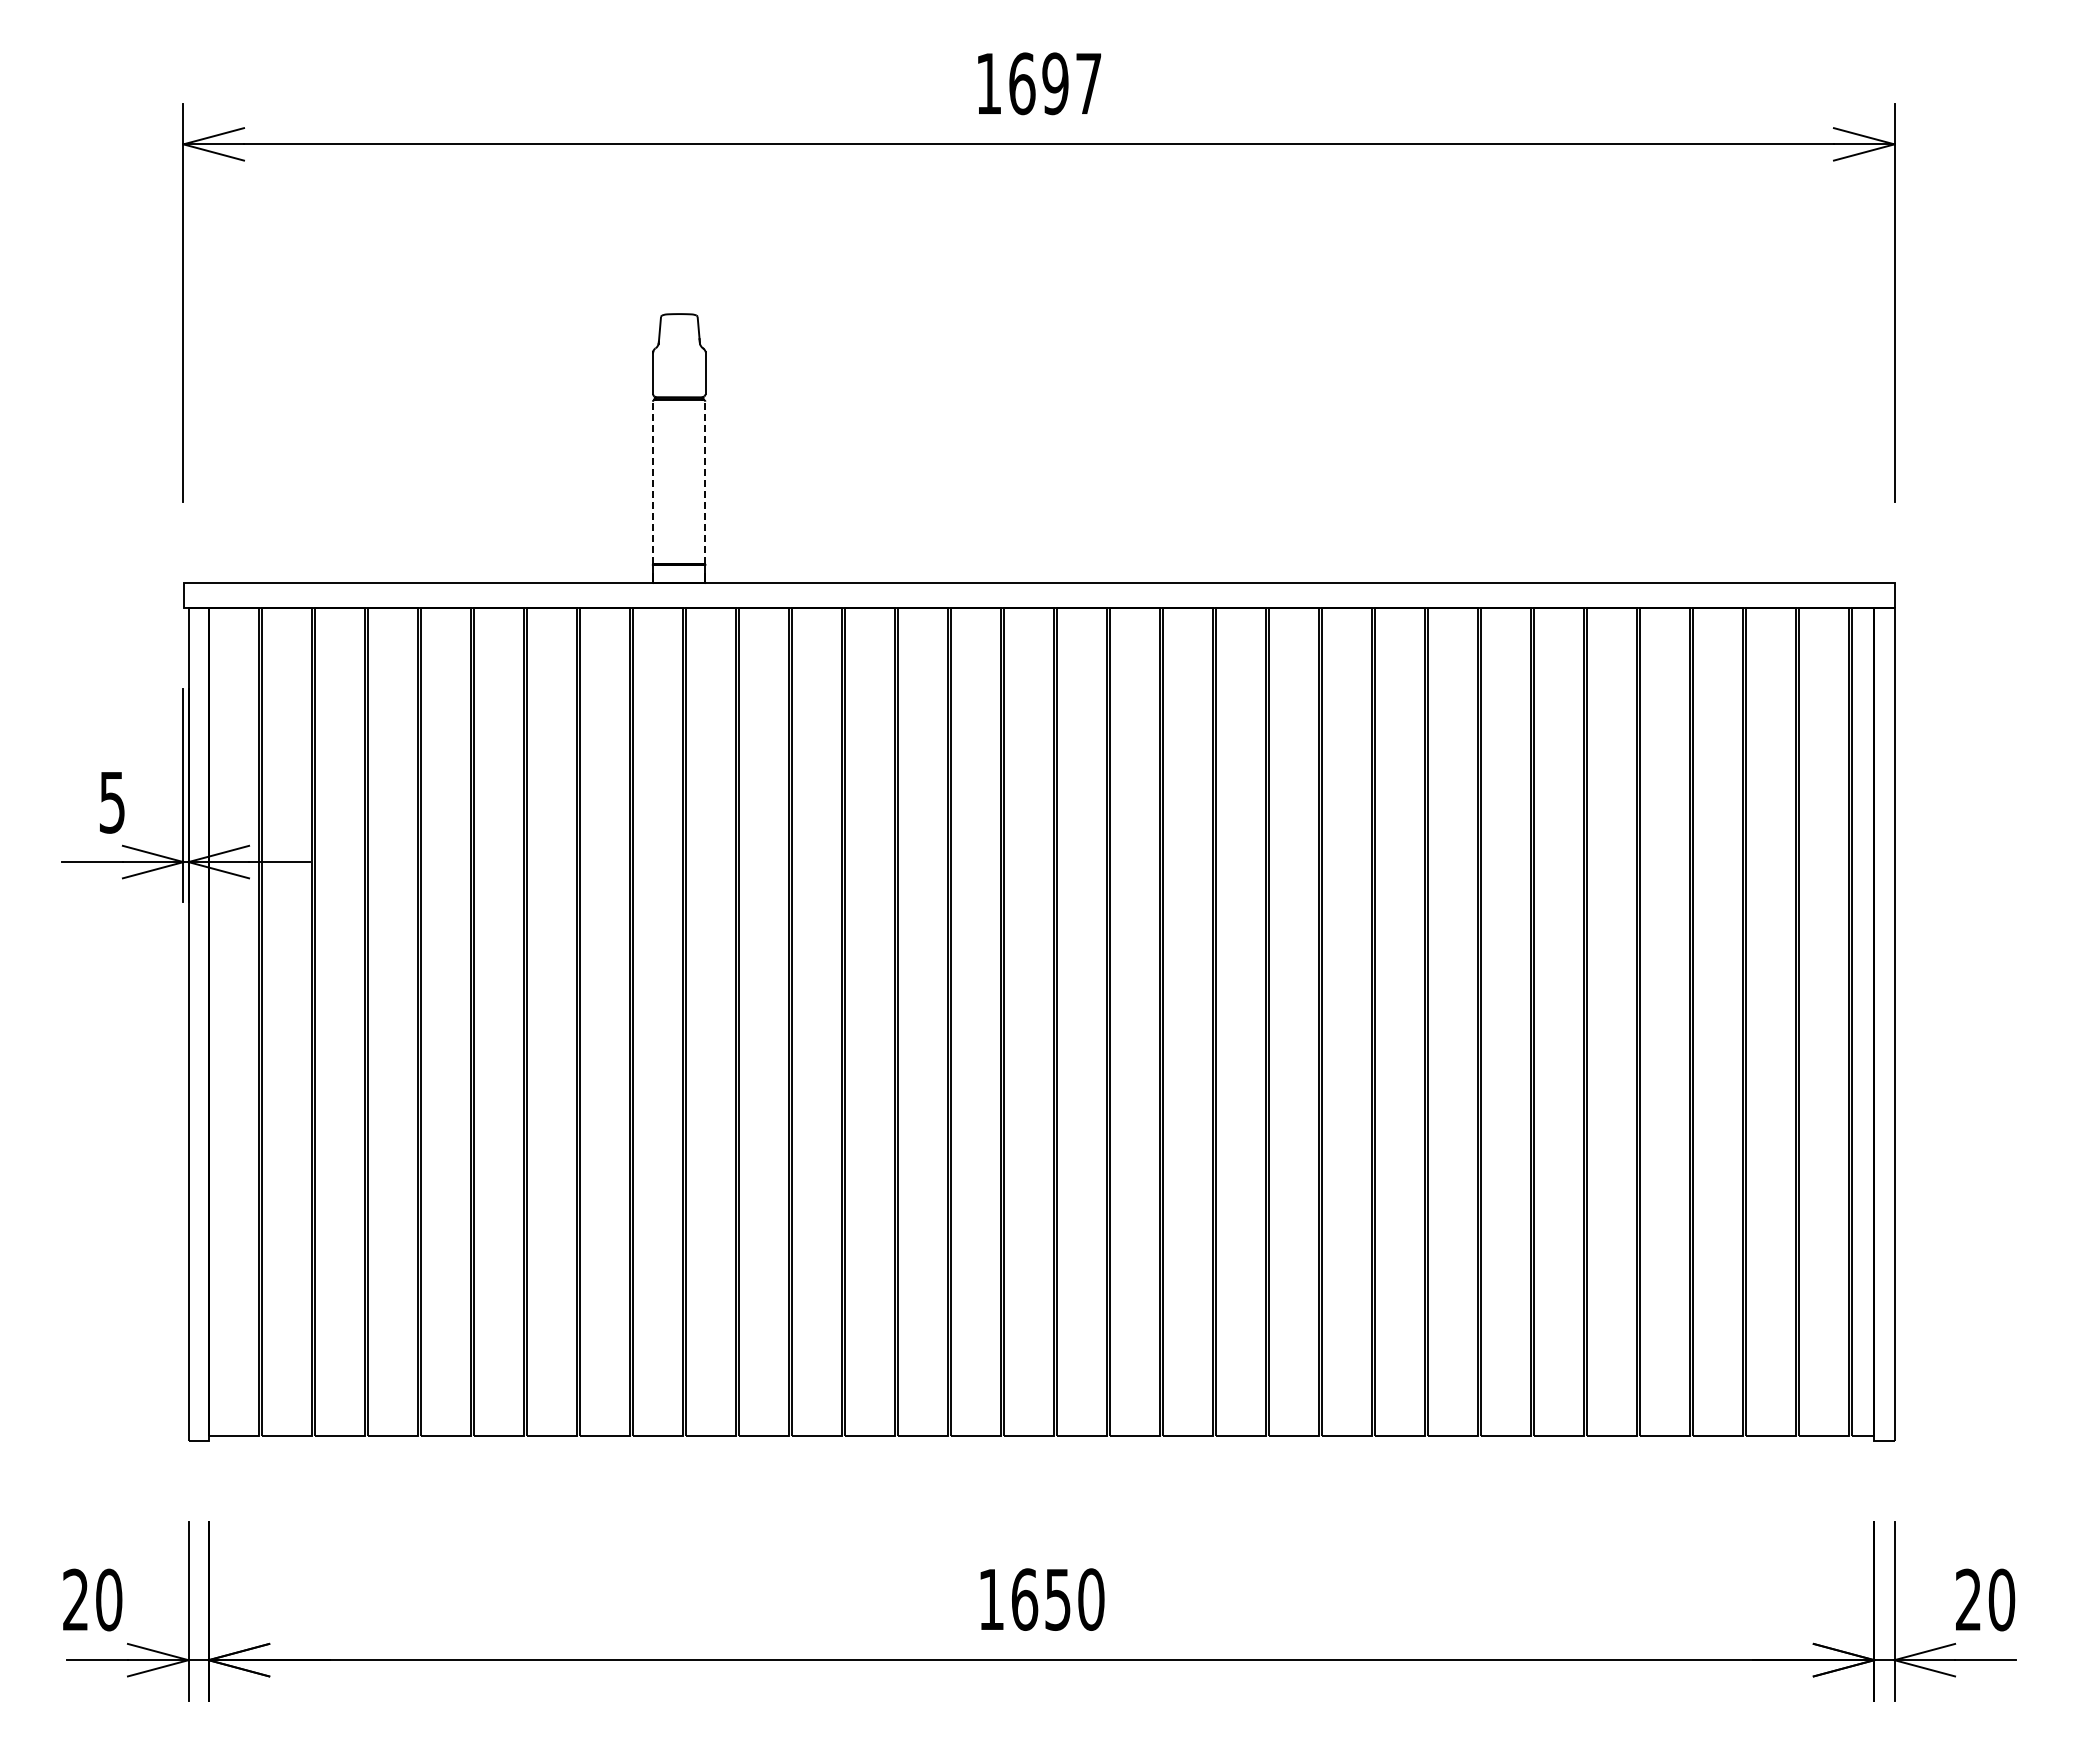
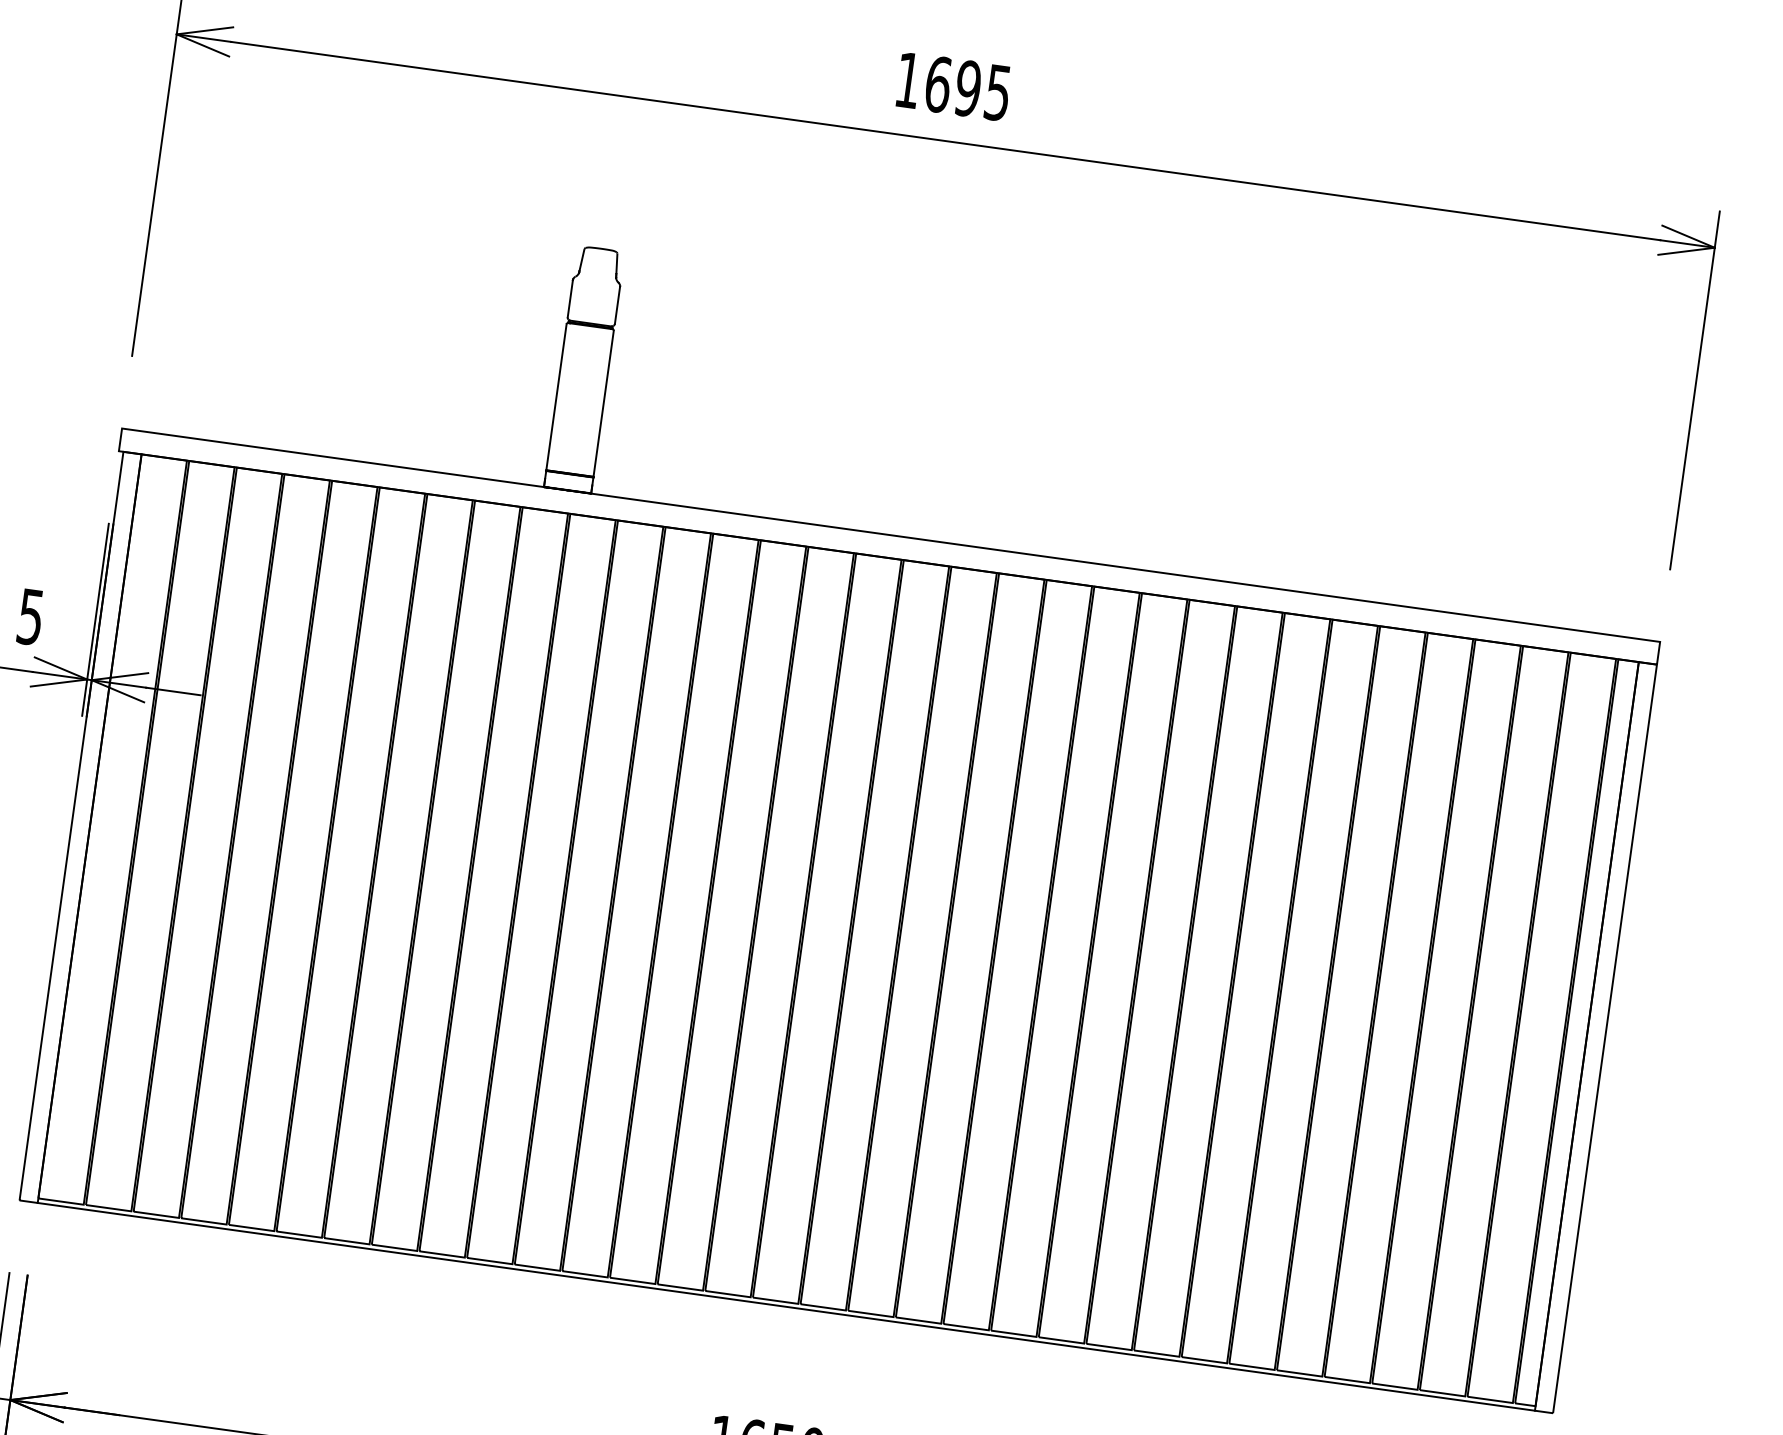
text: (1088, 84) -> (997, 93), 1697 -> 1695
line: (652, 482) -> (556, 396), dashed -> solid
line: (705, 482) -> (603, 403), dashed -> solid
line: (1041, 1440) -> (786, 1306), added

